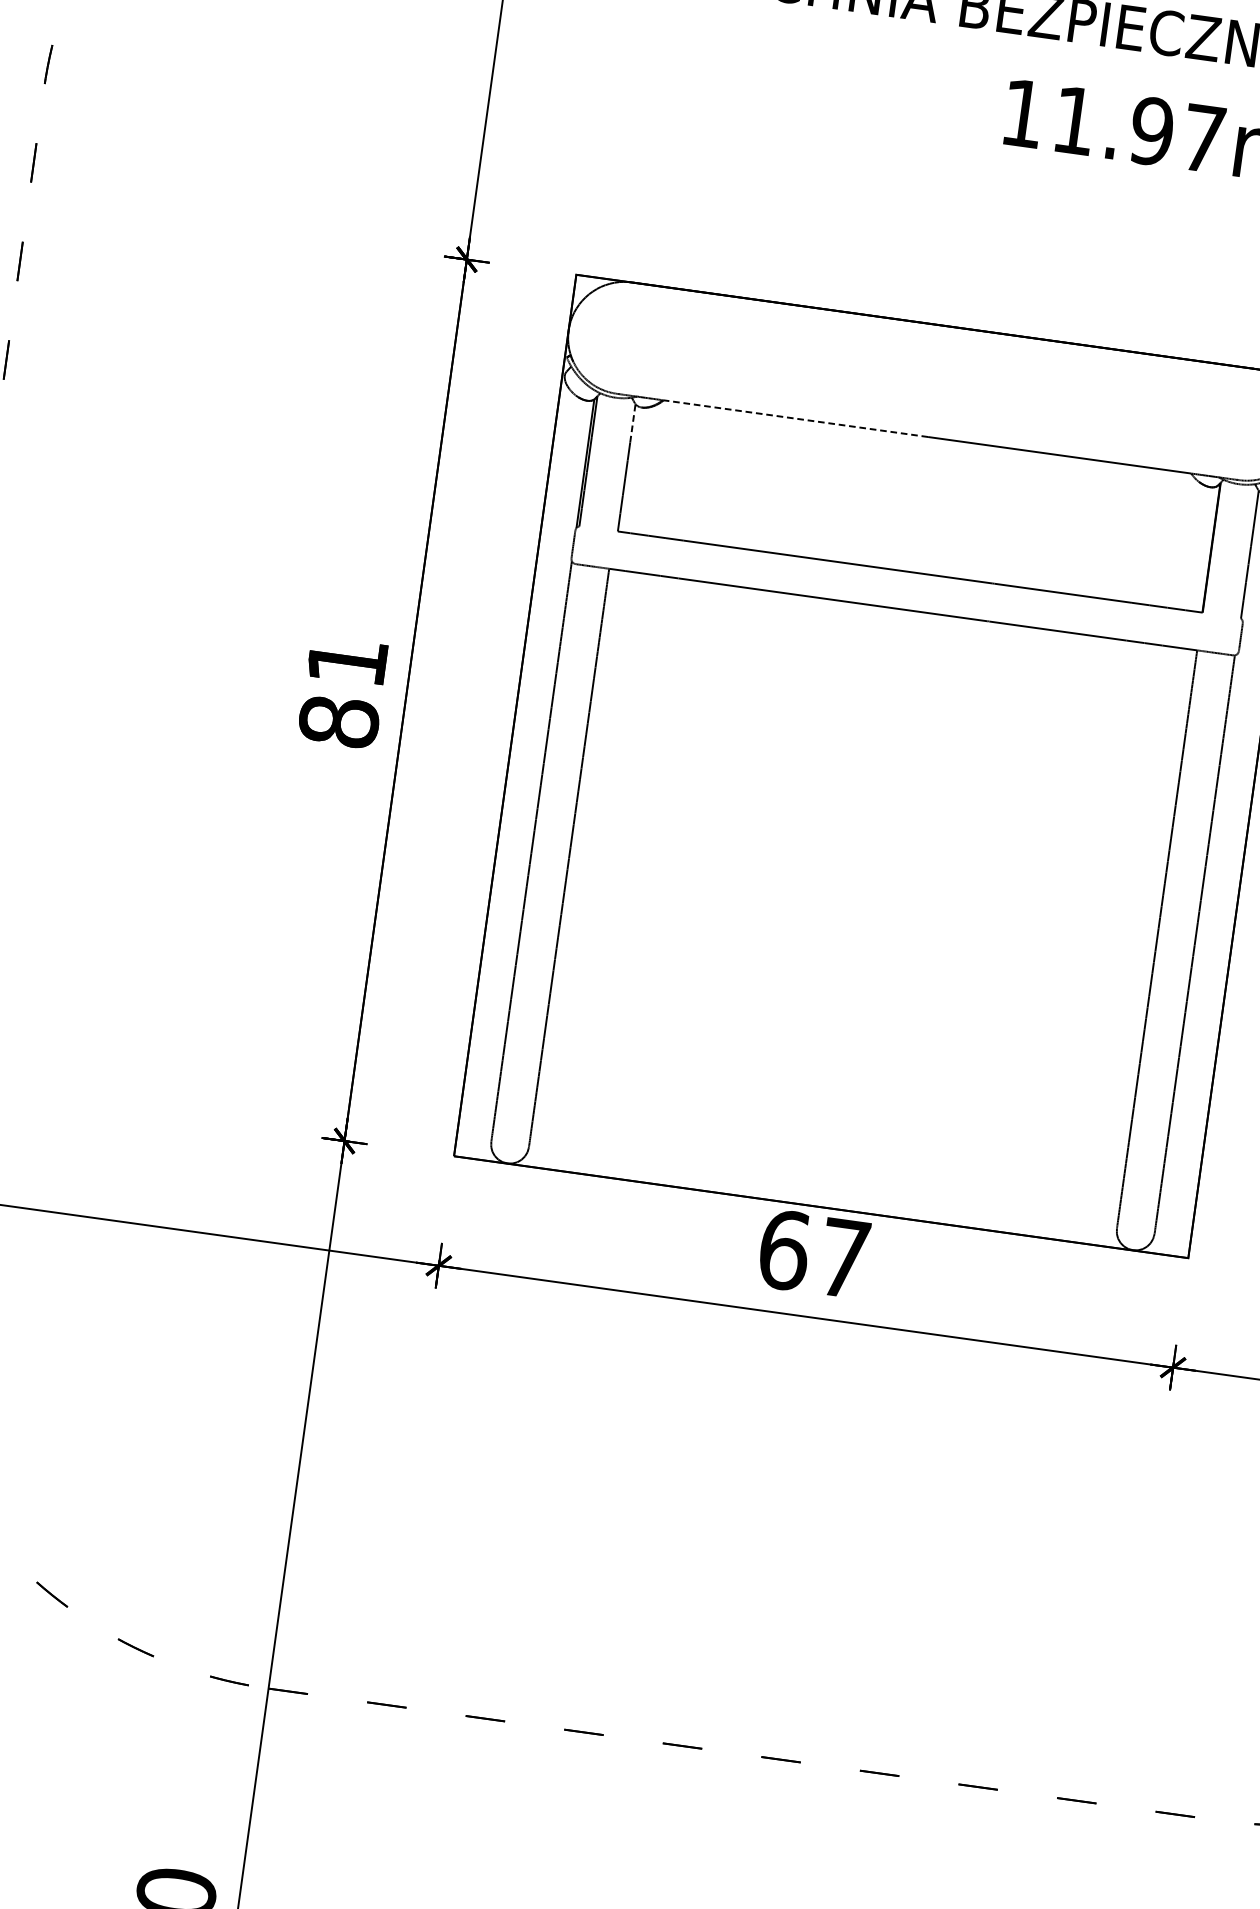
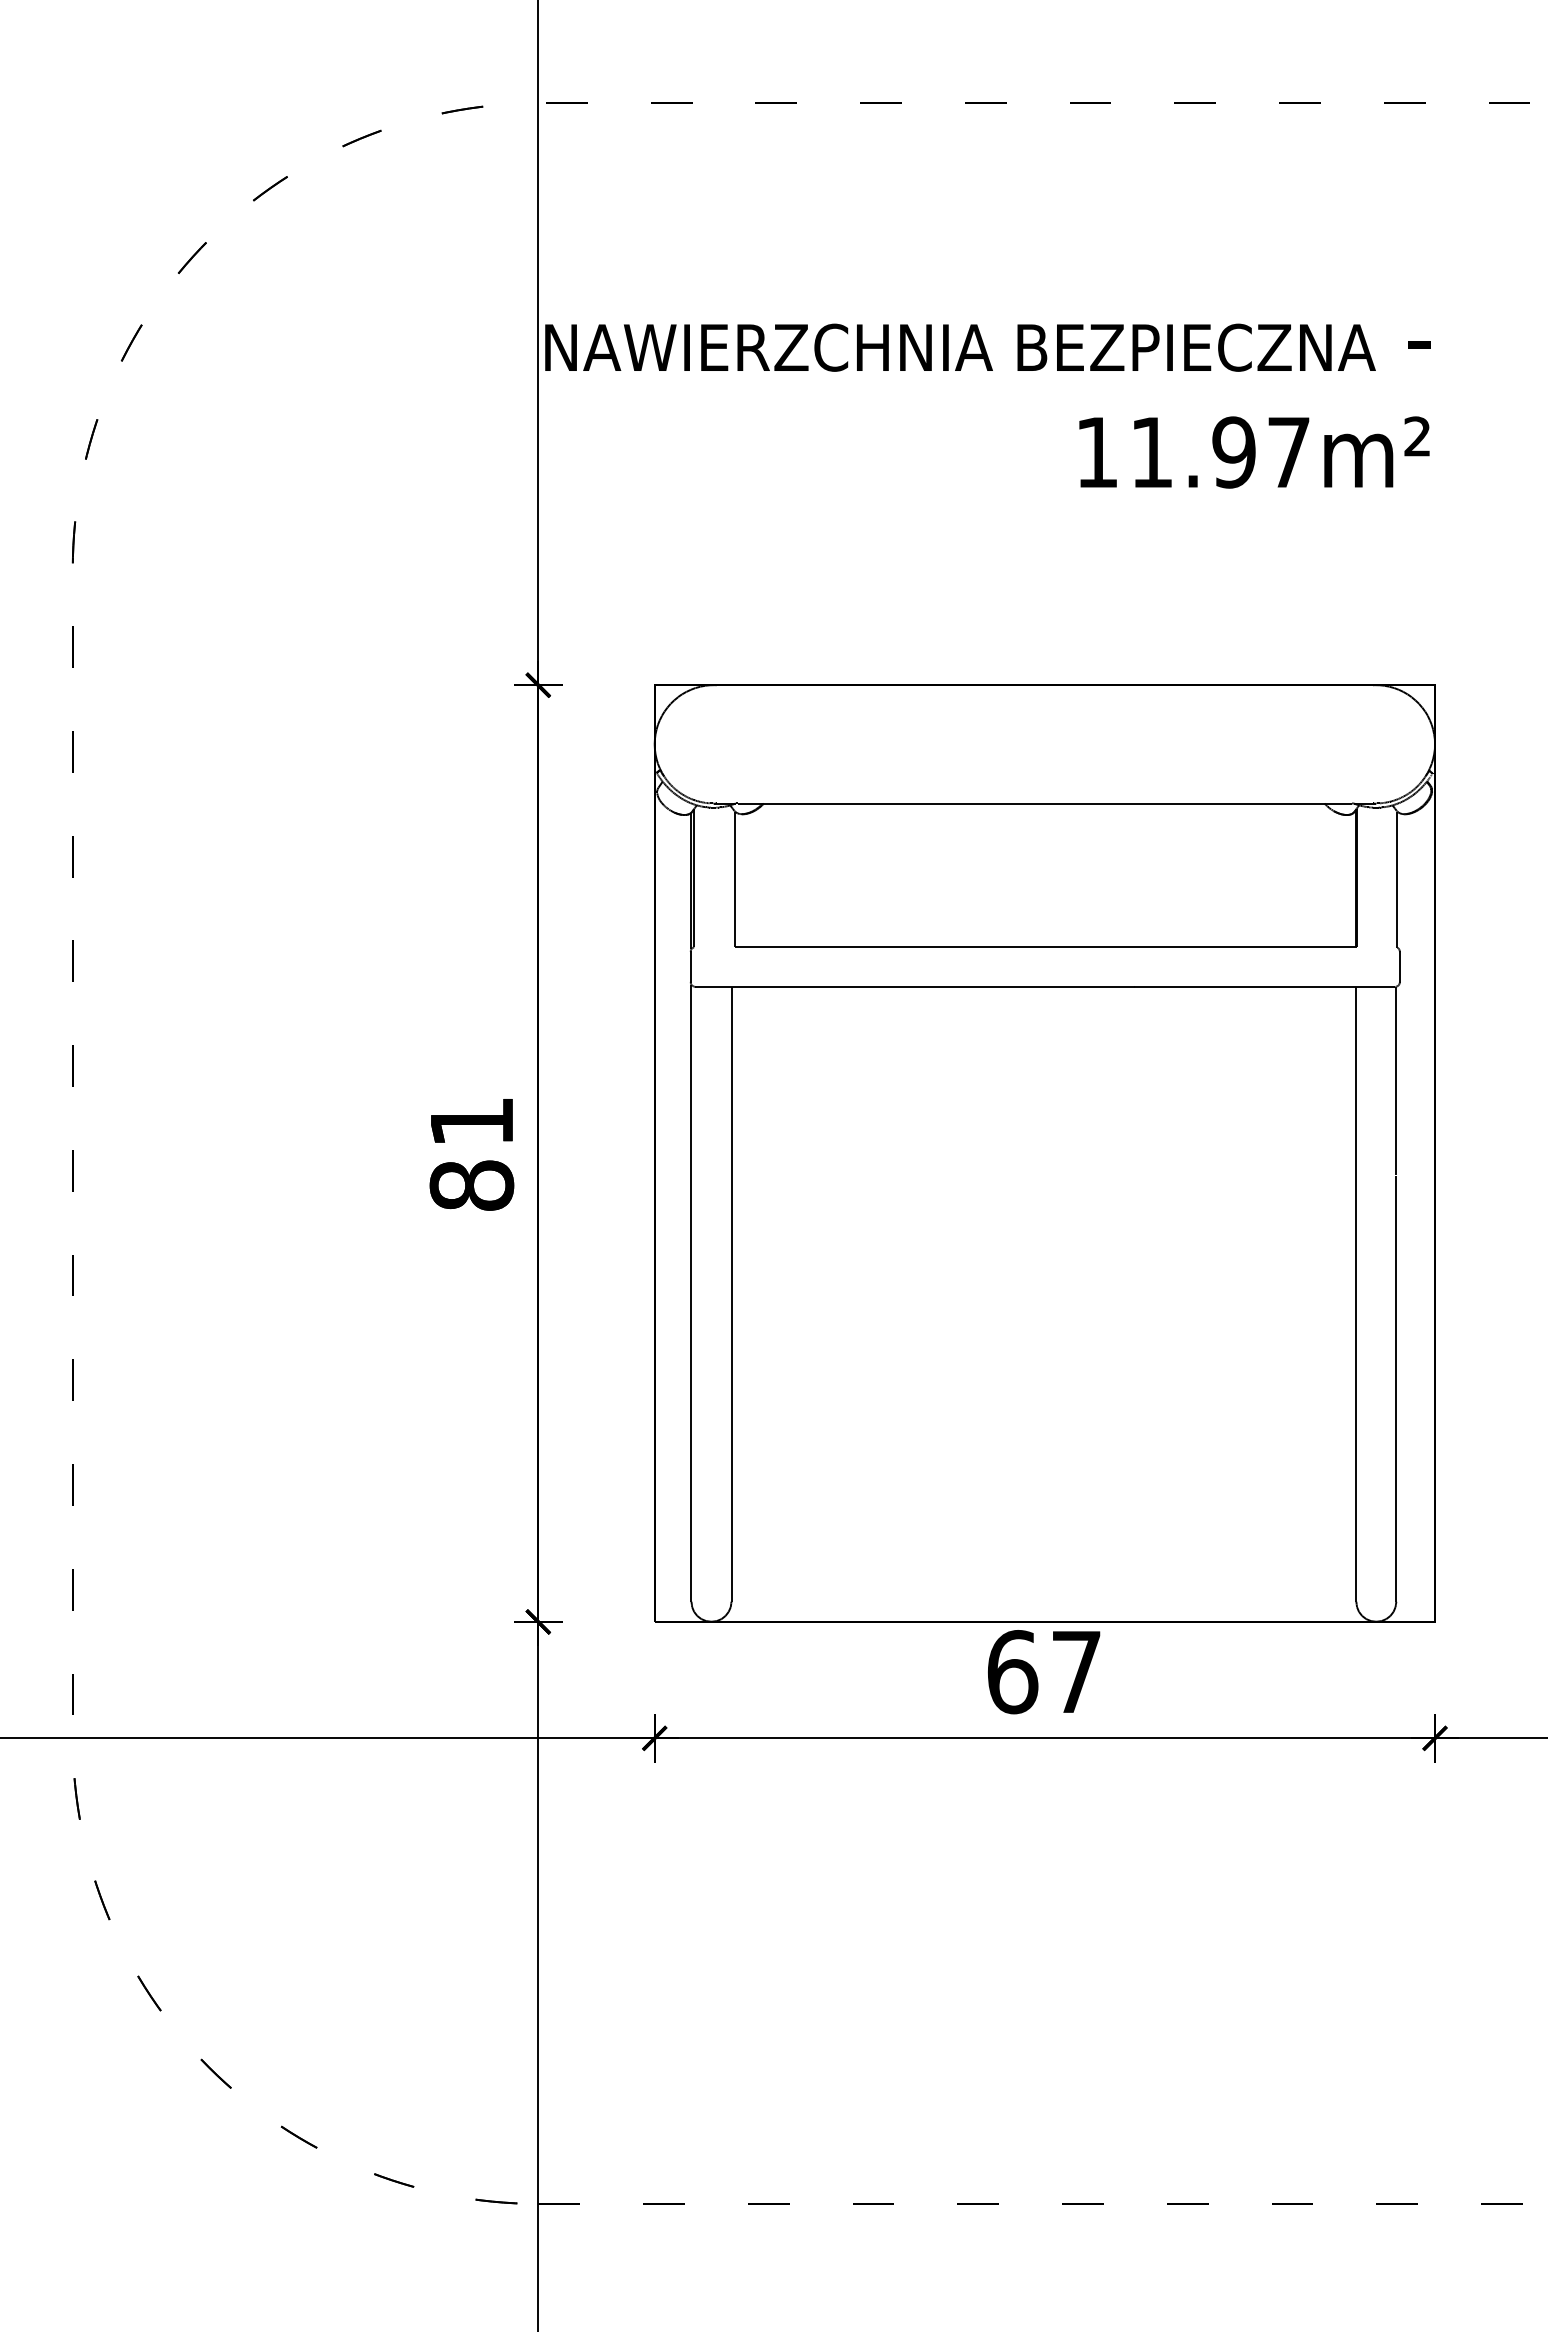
line: (795, 418) -> (903, 803), dashed -> solid
line: (633, 422) -> (735, 831), dashed -> solid

